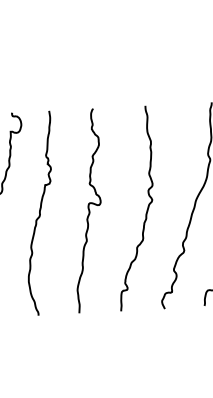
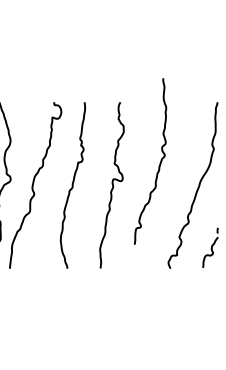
curve: (146, 210) -> (159, 163), moved

